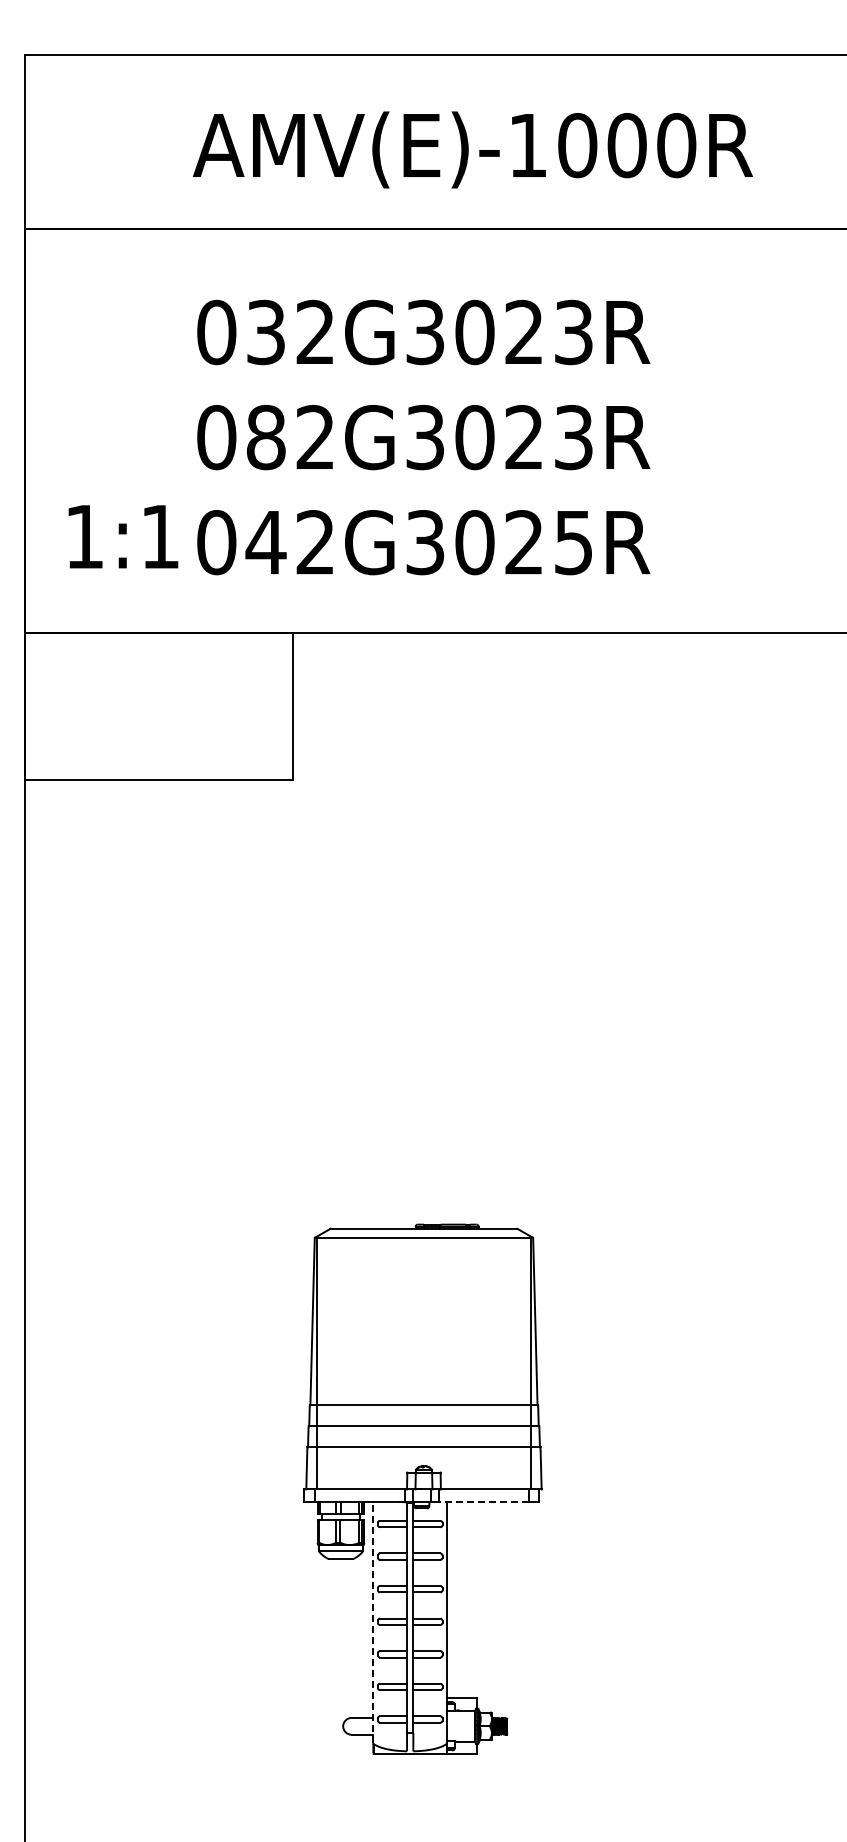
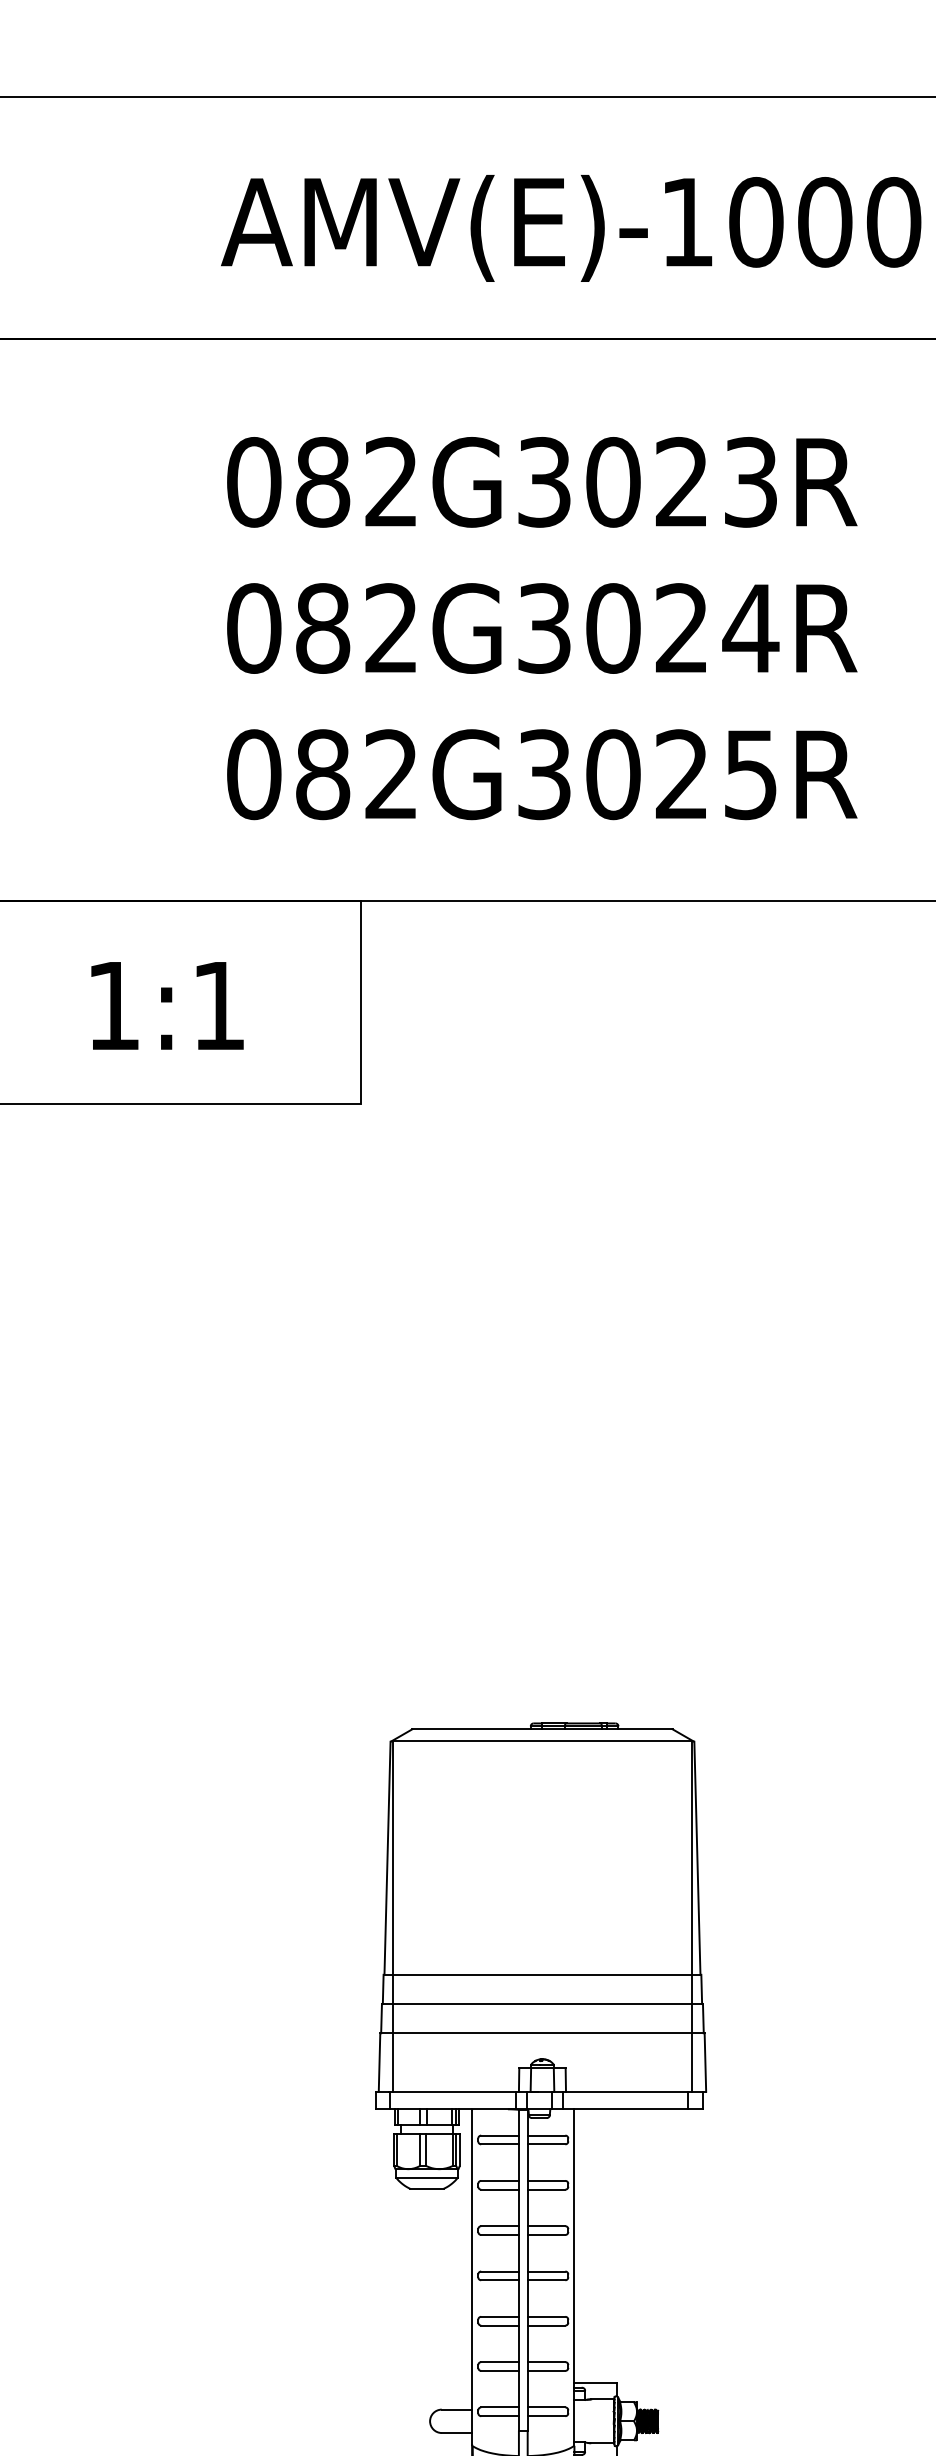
text: (265, 332) -> (322, 482), 032G3023R -> 082G3023R
text: (573, 437) -> (750, 628), 082G3023R -> 082G3024R
text: (123, 536) -> (167, 1005), moved
text: (265, 542) -> (322, 774), 042G3025R -> 082G3025R
line: (483, 1502) -> (625, 2109), dashed -> solid
line: (373, 1622) -> (472, 2276), dashed -> solid

